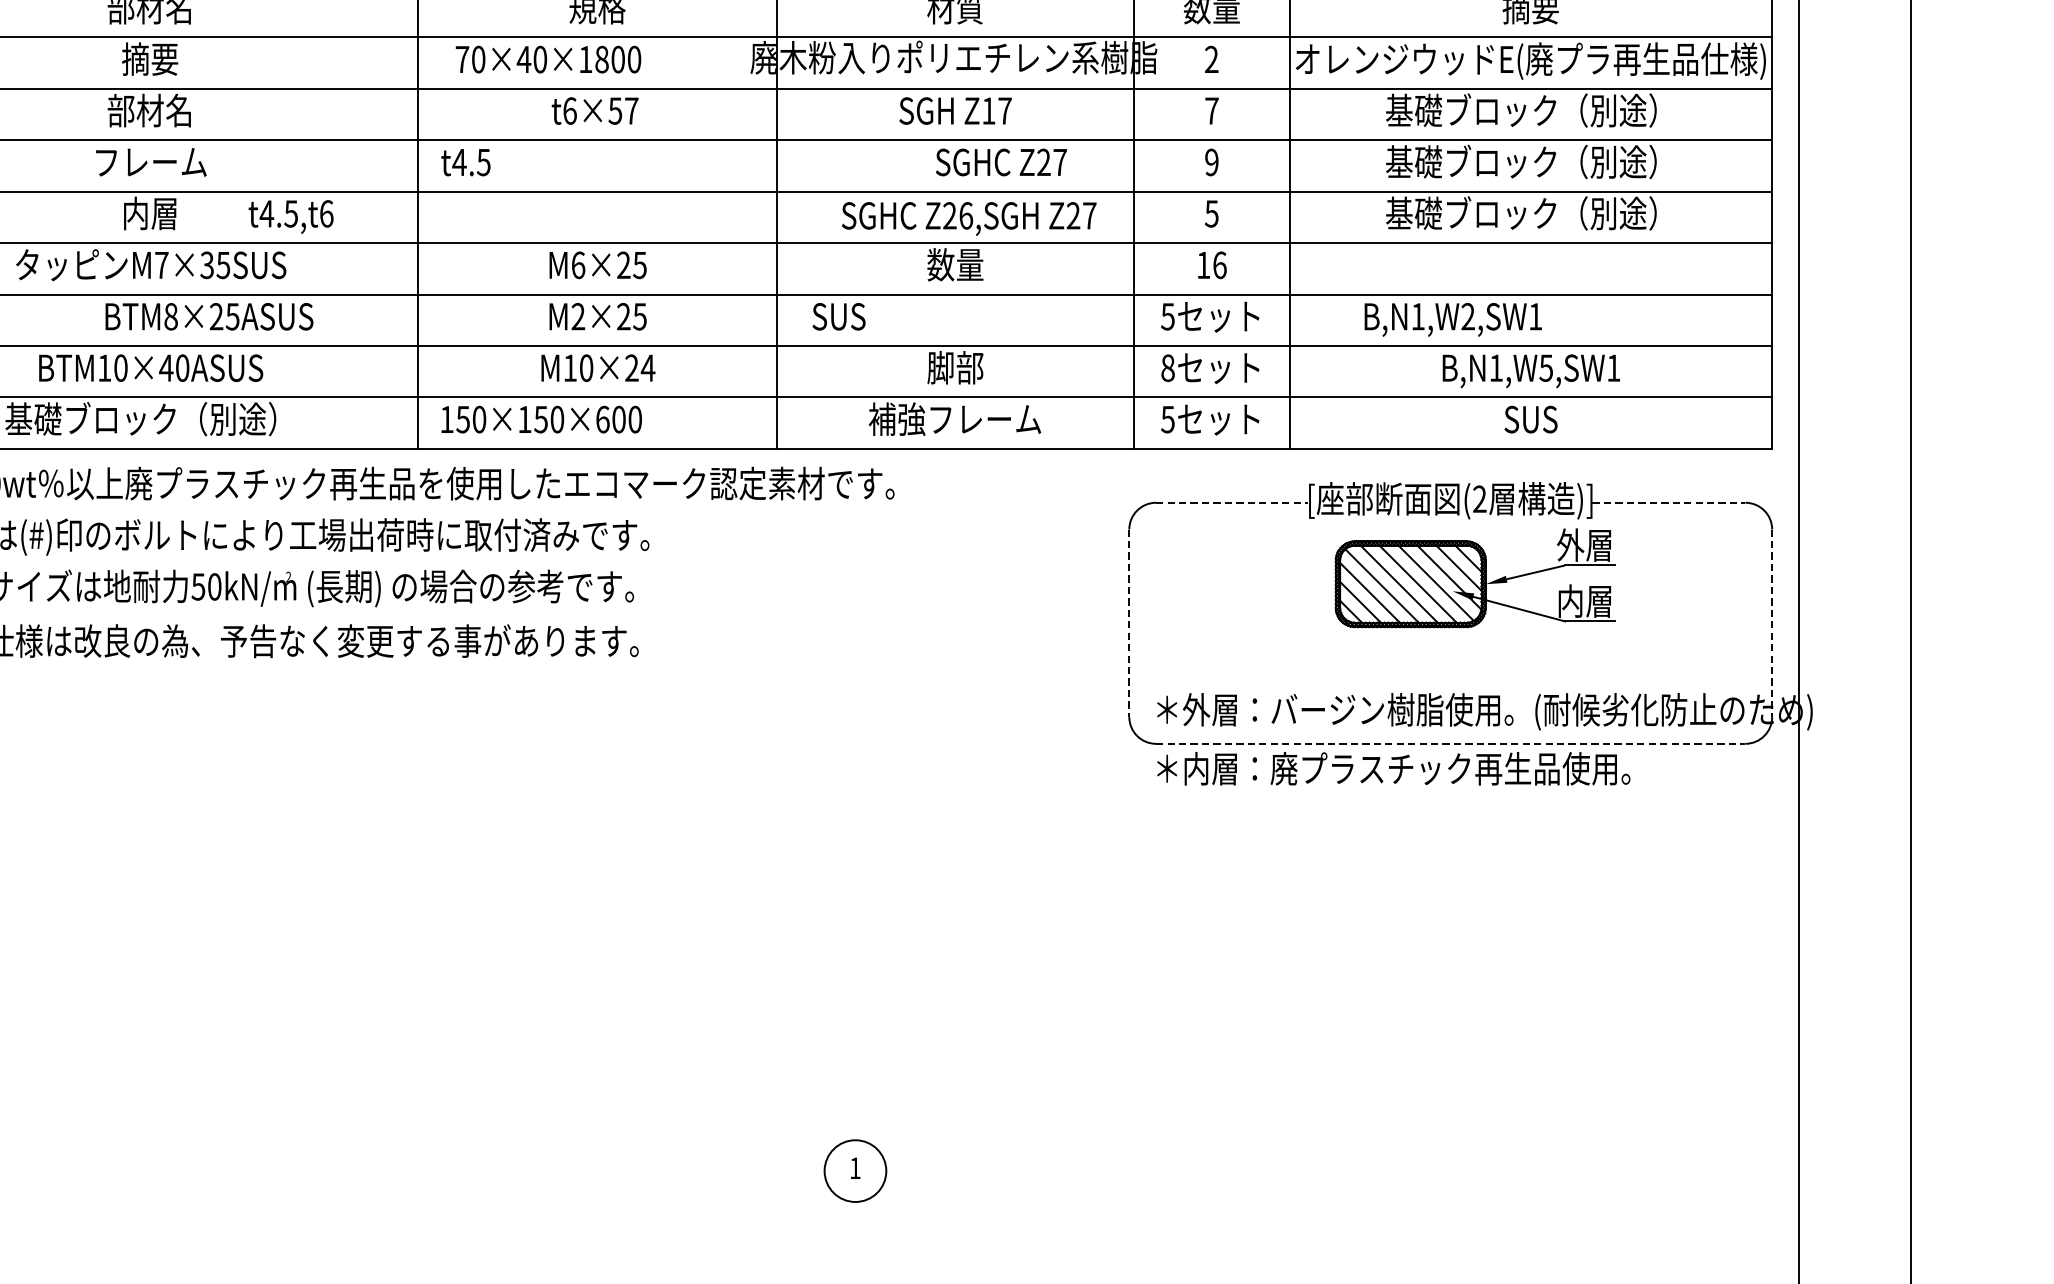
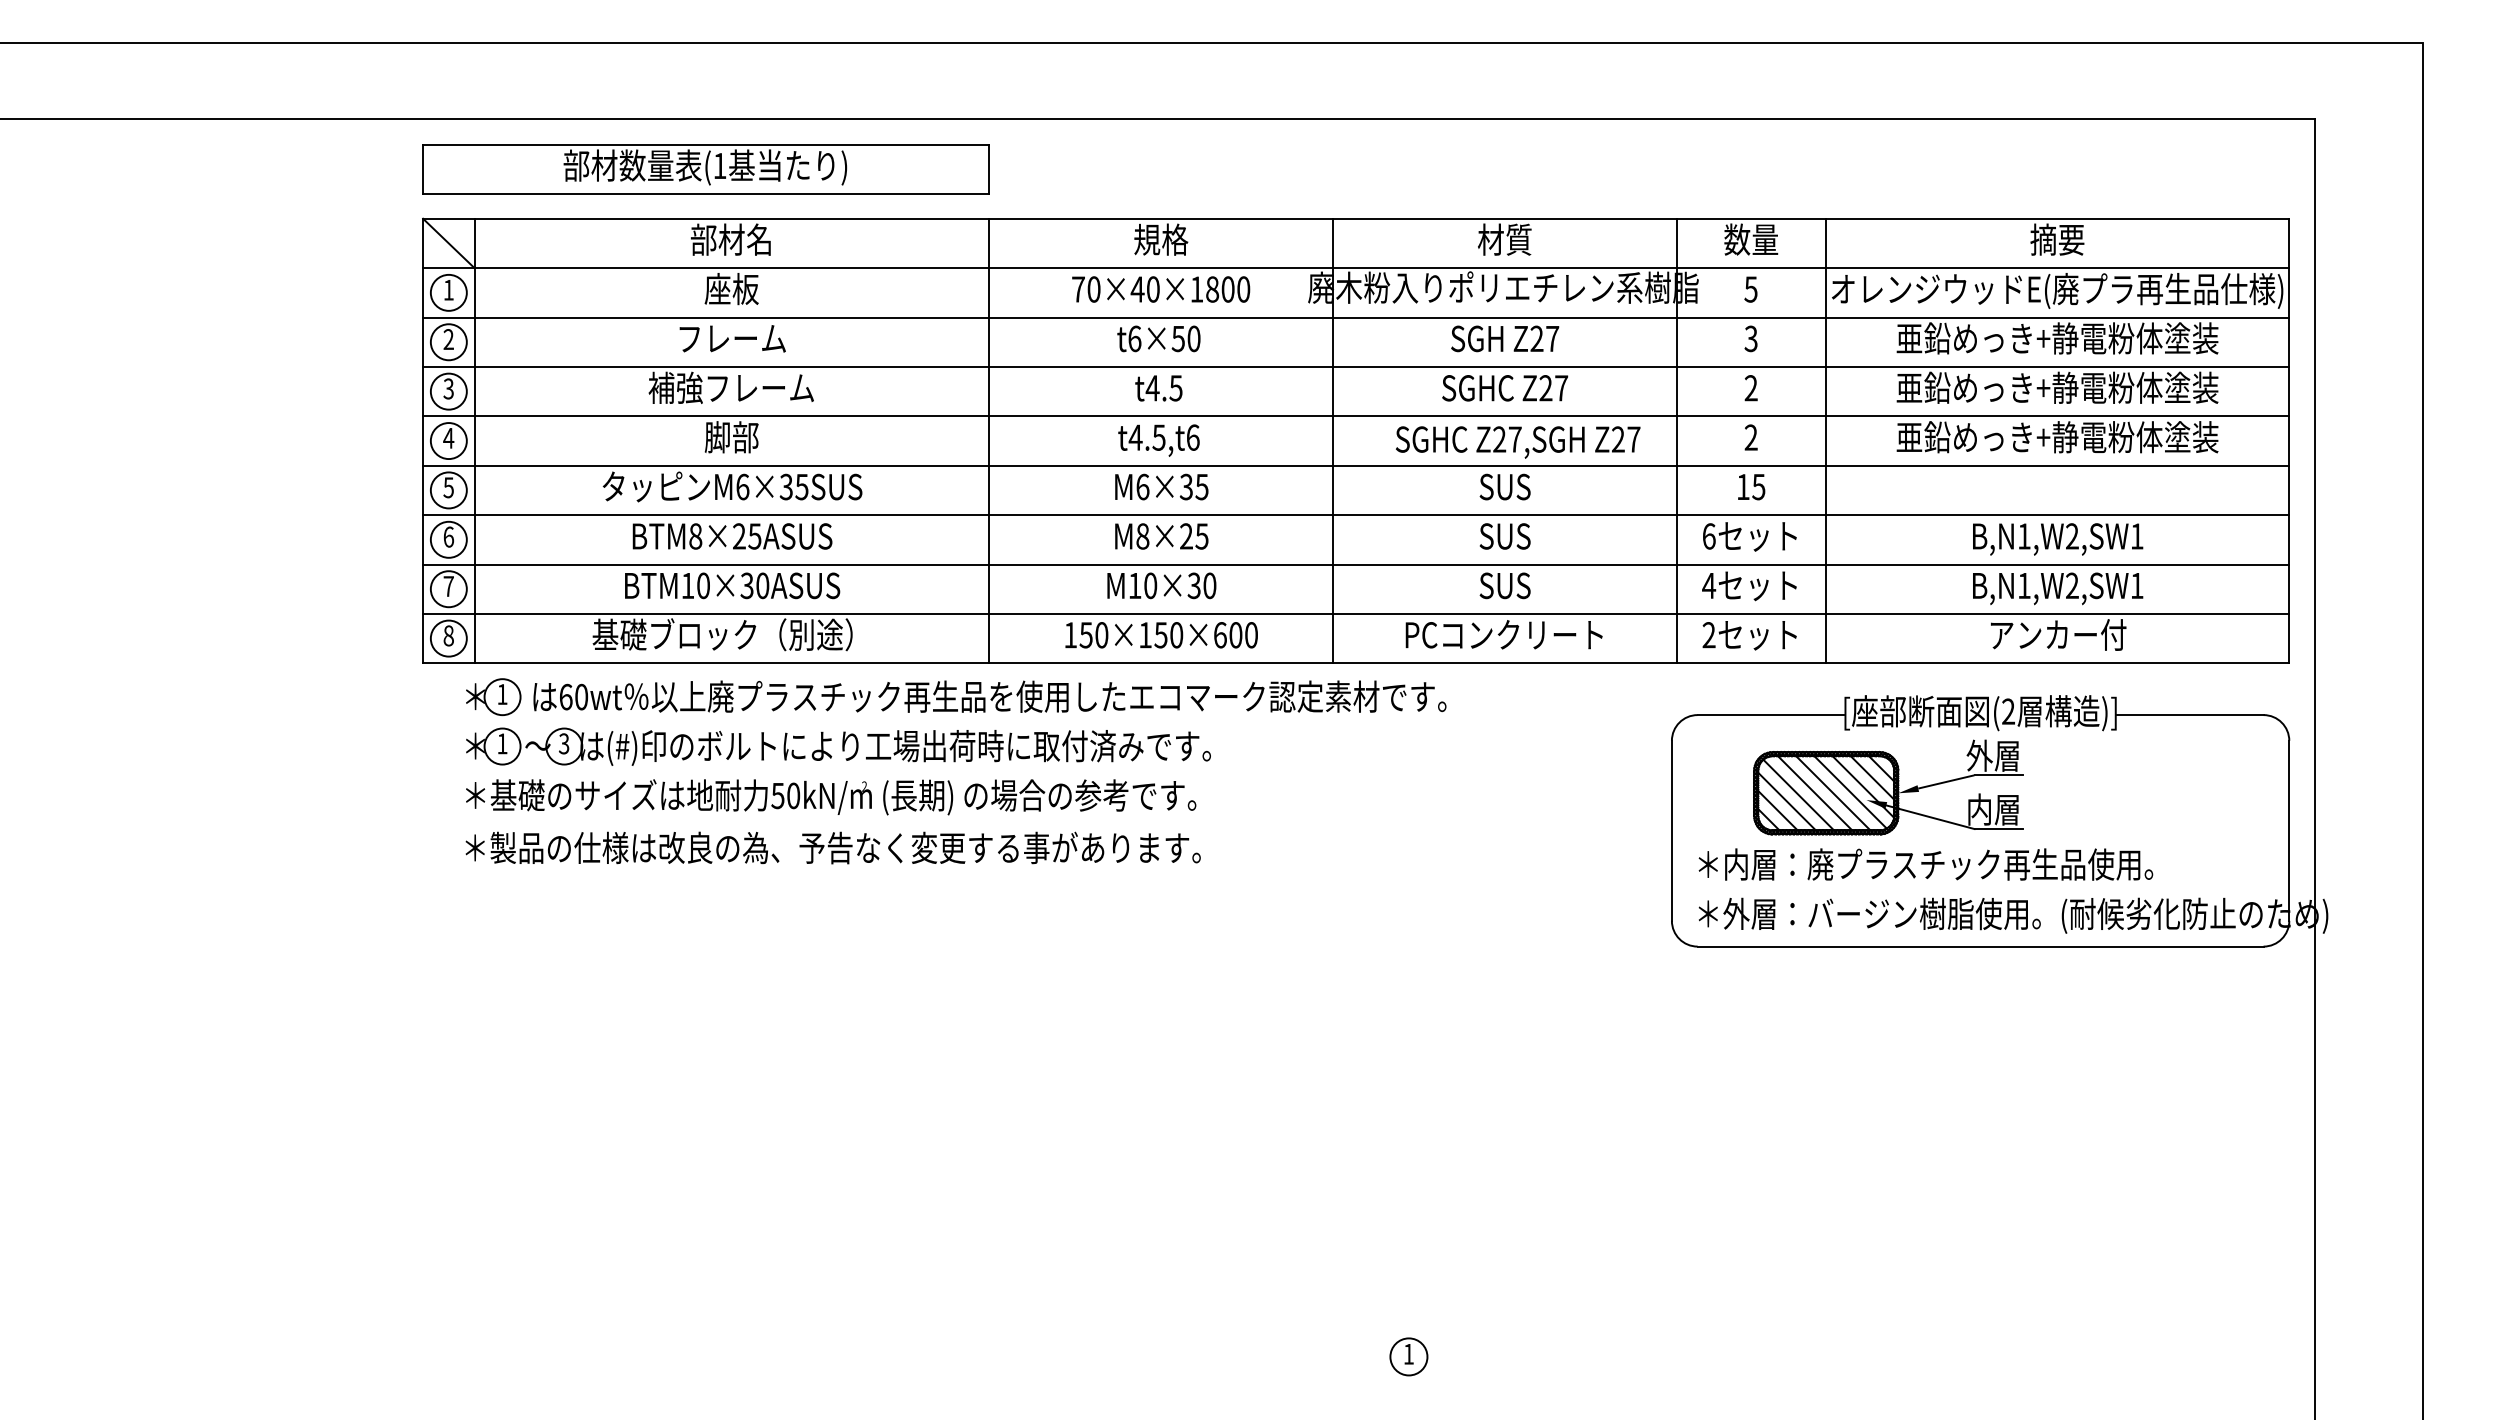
text: (150, 59) -> (731, 289), 摘要 -> 座板
text: (548, 59) -> (1161, 289), moved
text: (1211, 59) -> (1750, 289), 2 -> 5
text: (151, 110) -> (732, 338), 部材名 -> フレーム
text: (631, 110) -> (1193, 338), t6×57 -> t6×50
text: (988, 110) -> (1536, 338), Z17 -> Z27
text: (1211, 110) -> (1750, 338), 7 -> 3
text: (1530, 110) -> (2057, 338), 基礎ブロック（別途） -> 亜鉛めっき+静電粉体塗装
text: (149, 161) -> (730, 387), フレーム -> 補強フレーム
text: (1530, 161) -> (2057, 387), 基礎ブロック（別途） -> 亜鉛めっき+静電粉体塗装
text: (465, 162) -> (1158, 388), moved
text: (1001, 162) -> (1505, 388), moved
text: (1211, 162) -> (1750, 388), 9 -> 2
text: (1530, 212) -> (2057, 436), 基礎ブロック（別途） -> 亜鉛めっき+静電粉体塗装
text: (150, 213) -> (731, 437), 内層 -> 脚部
text: (1211, 213) -> (1750, 437), 5 -> 2
text: (966, 215) -> (1515, 439), Z26,SGH -> Z27,SGH
text: (290, 216) -> (1158, 440), moved
text: (161, 264) -> (742, 486), M7×35SUS -> M6×35SUS
text: (954, 264) -> (1504, 486), 数量 -> SUS
text: (1219, 264) -> (1758, 486), 16 -> 15
text: (622, 265) -> (1185, 487), M6×25 -> M6×35
text: (209, 316) -> (732, 536), moved
text: (578, 316) -> (1142, 536), M2×25 -> M8×25
text: (838, 316) -> (1504, 536), moved
text: (1167, 316) -> (1708, 536), 5 -> 6
text: (1453, 319) -> (2058, 539), moved
text: (166, 367) -> (747, 585), BTM10×40ASUS -> BTM10×30ASUS
text: (639, 367) -> (1201, 585), M10×24 -> M10×30
text: (954, 367) -> (1504, 585), 脚部 -> SUS
text: (1168, 367) -> (1709, 585), 8 -> 4
text: (1545, 367) -> (2071, 585), B,N1,W5,SW1 -> B,N1,W2,SW1
text: (953, 418) -> (1503, 634), 補強フレーム -> PCコンクリート
text: (1531, 418) -> (2058, 634), SUS -> アンカー付
text: (541, 419) -> (1161, 635), moved
text: (1167, 419) -> (1708, 635), 5 -> 2
line: (1233, 503) -> (1771, 715), dashed -> solid
line: (1669, 503) -> (2190, 715), dashed -> solid
part: (1475, 578) -> (1888, 787), moved
line: (1128, 623) -> (1671, 831), dashed -> solid
line: (1772, 623) -> (2289, 831), dashed -> solid
line: (1450, 743) -> (1980, 946), dashed -> solid
text: (1393, 768) -> (1925, 864), moved
circle: (855, 1170) -> (1408, 1356), size x0.62

